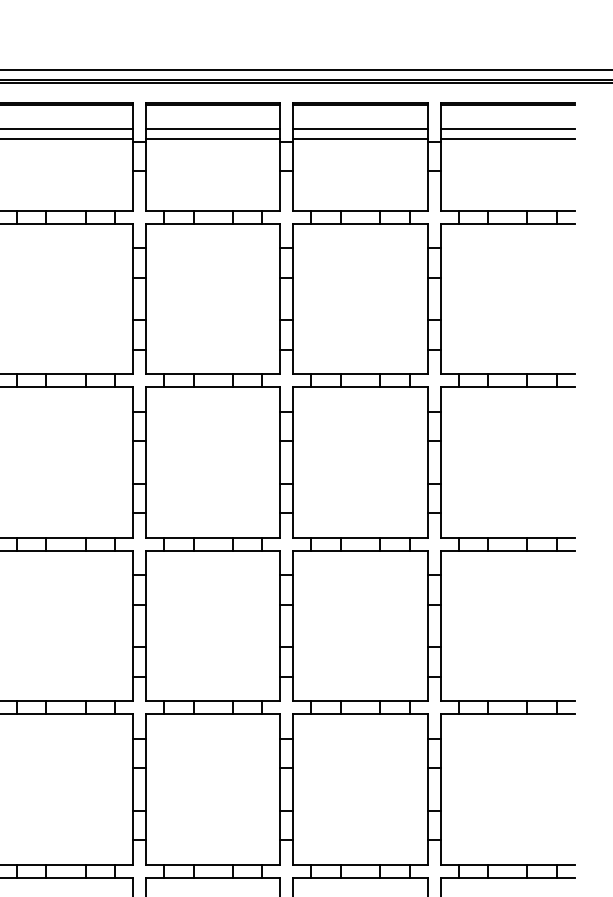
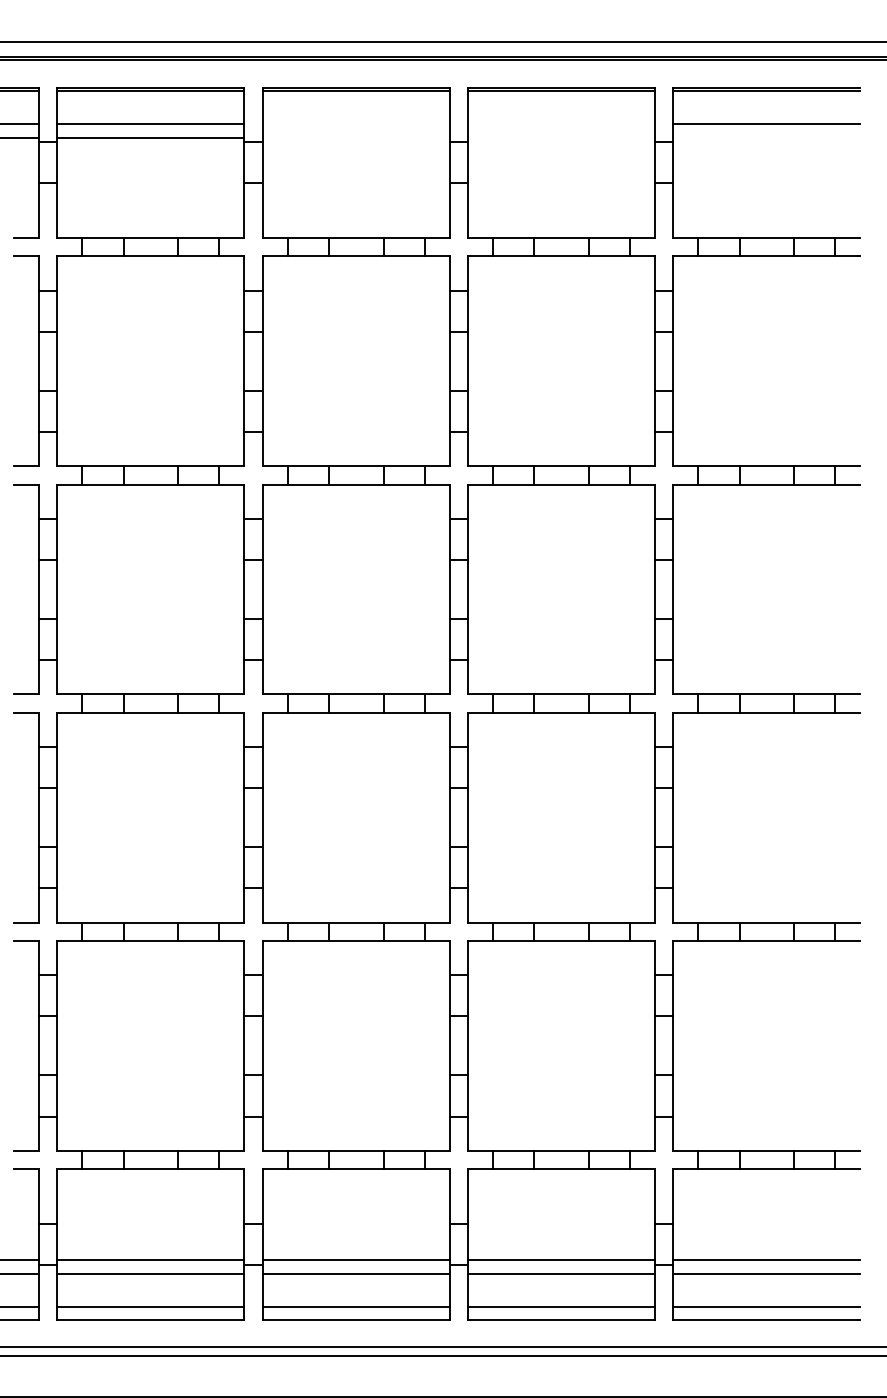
line: (212, 129) -> (355, 124), removed
line: (360, 129) -> (561, 124), removed
line: (212, 138) -> (355, 137), removed
line: (360, 138) -> (561, 137), removed
line: (507, 138) -> (766, 137), removed

